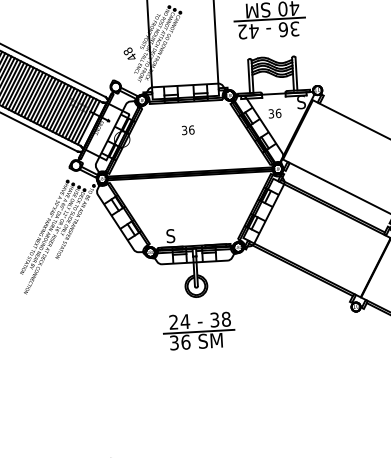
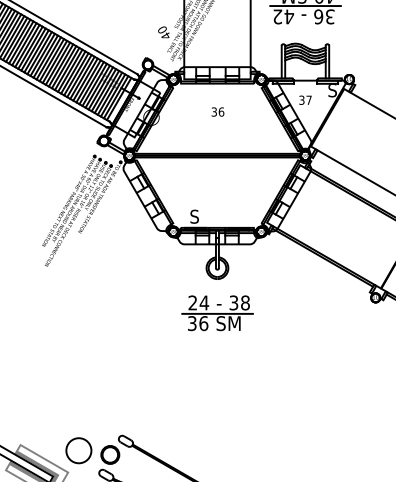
text: (128, 50) -> (162, 29), 48 -> 40
text: (277, 112) -> (308, 99), 36 -> 37

